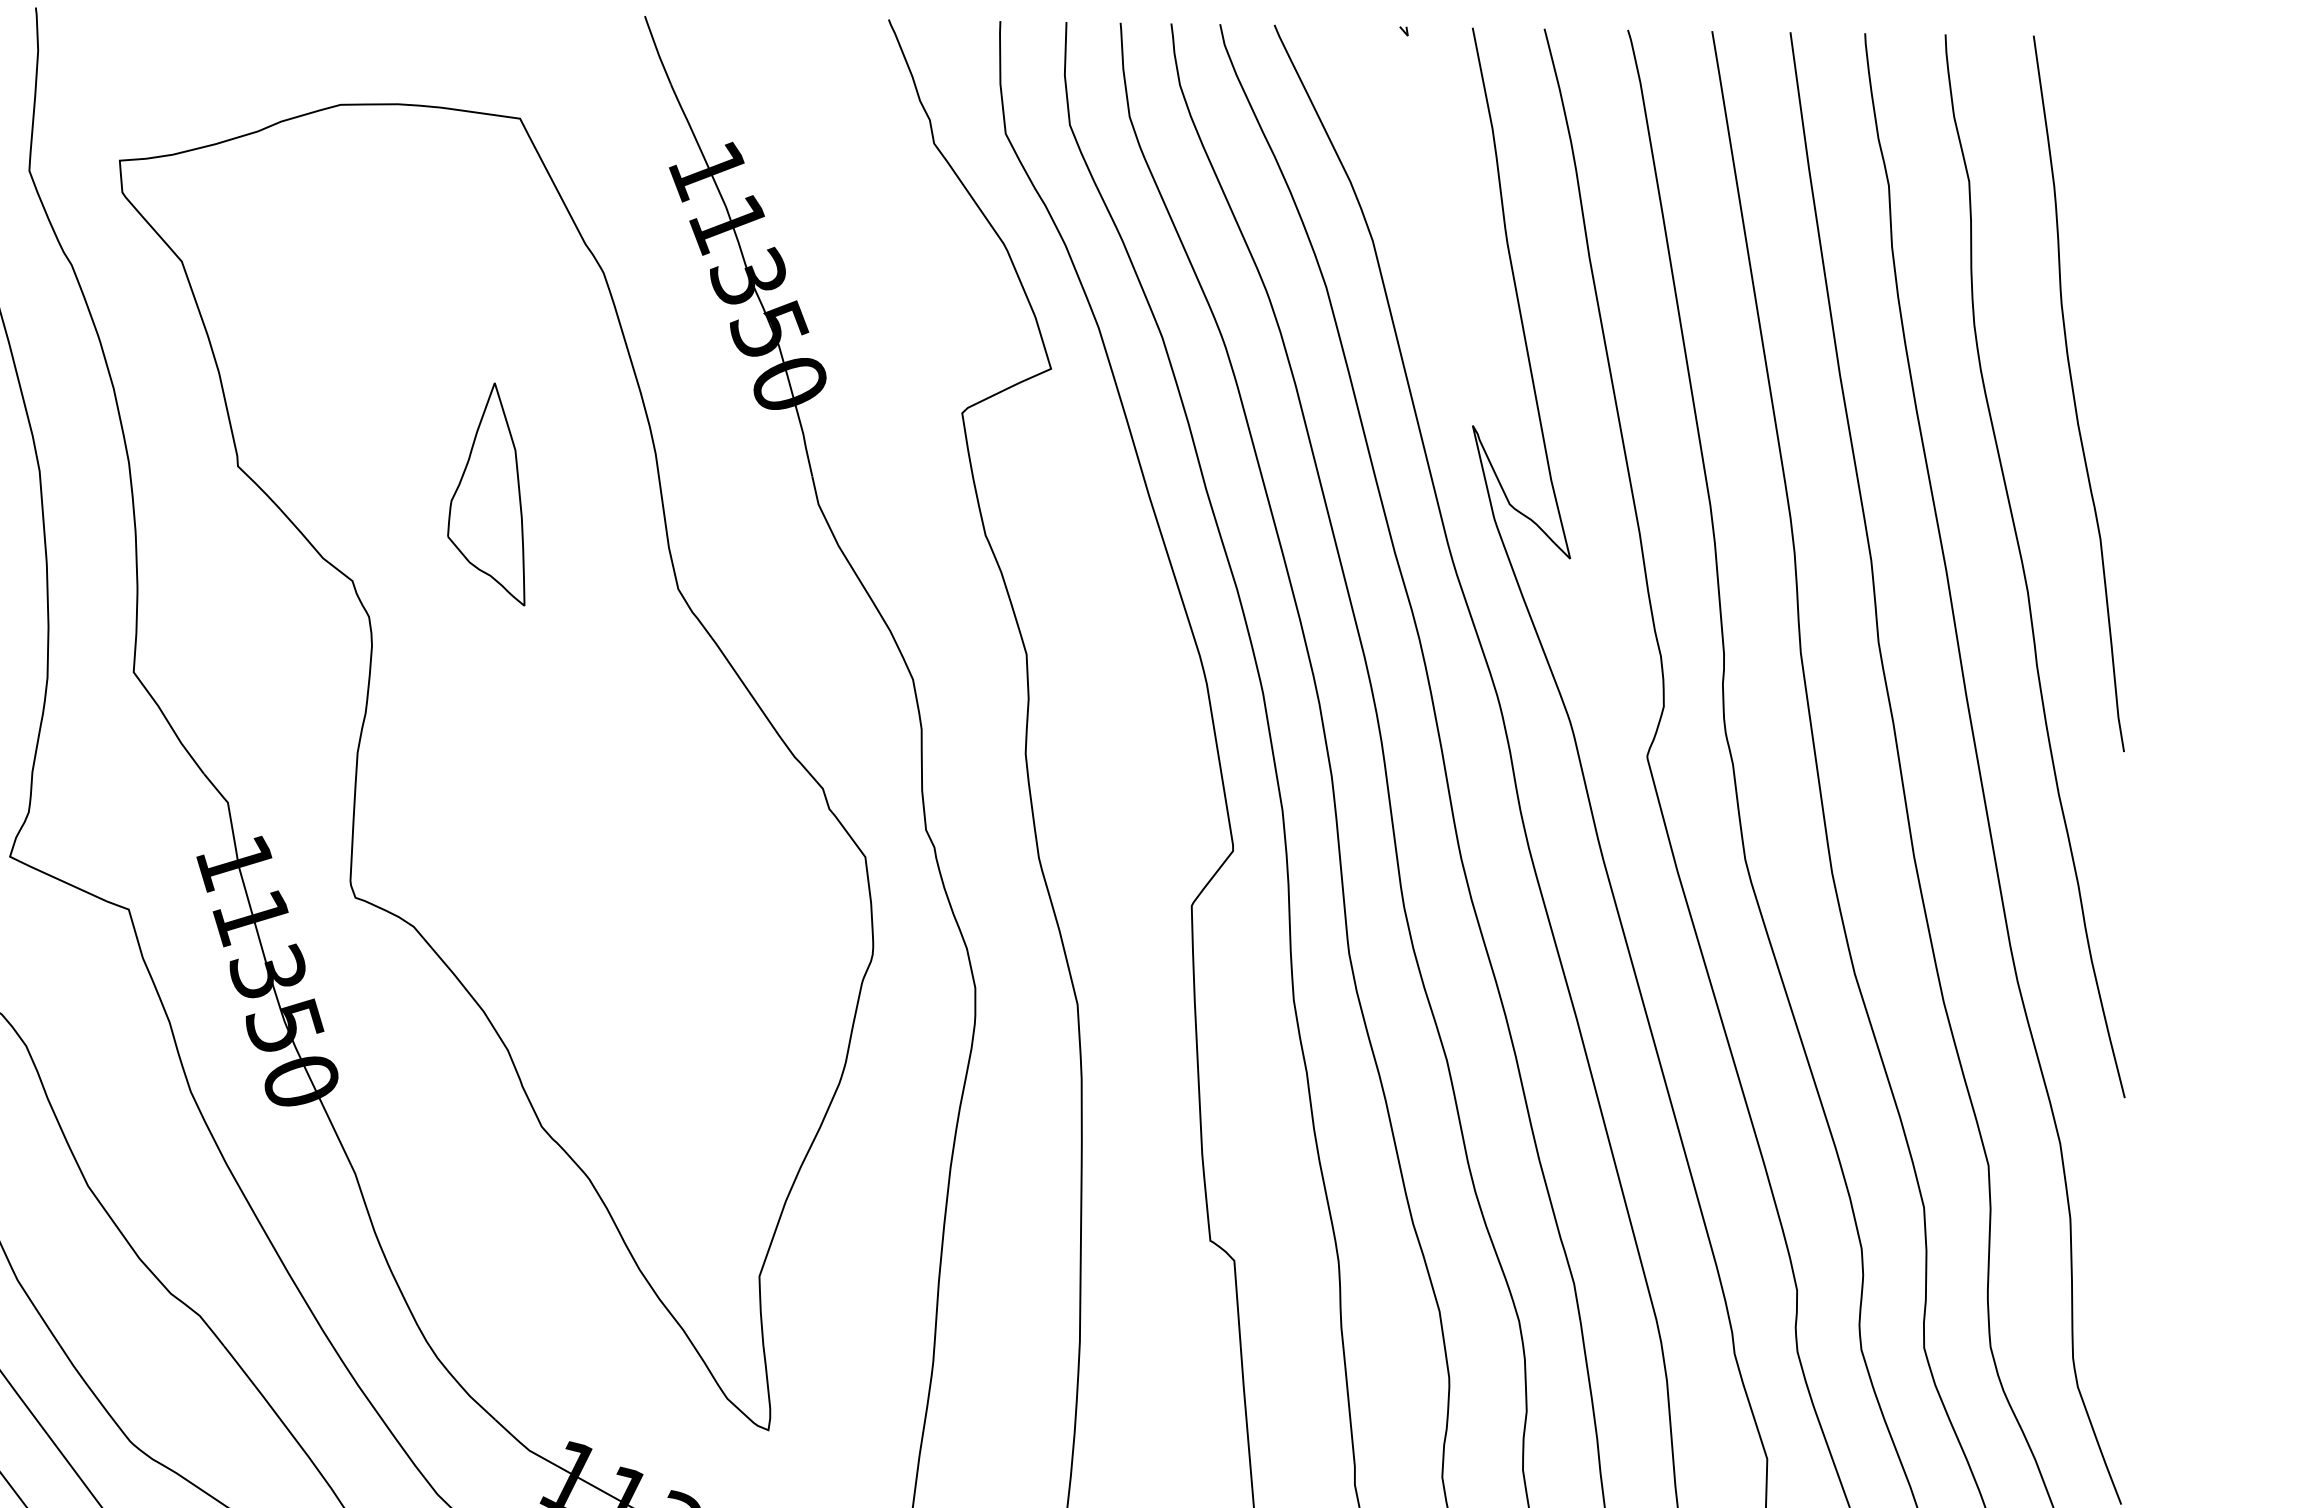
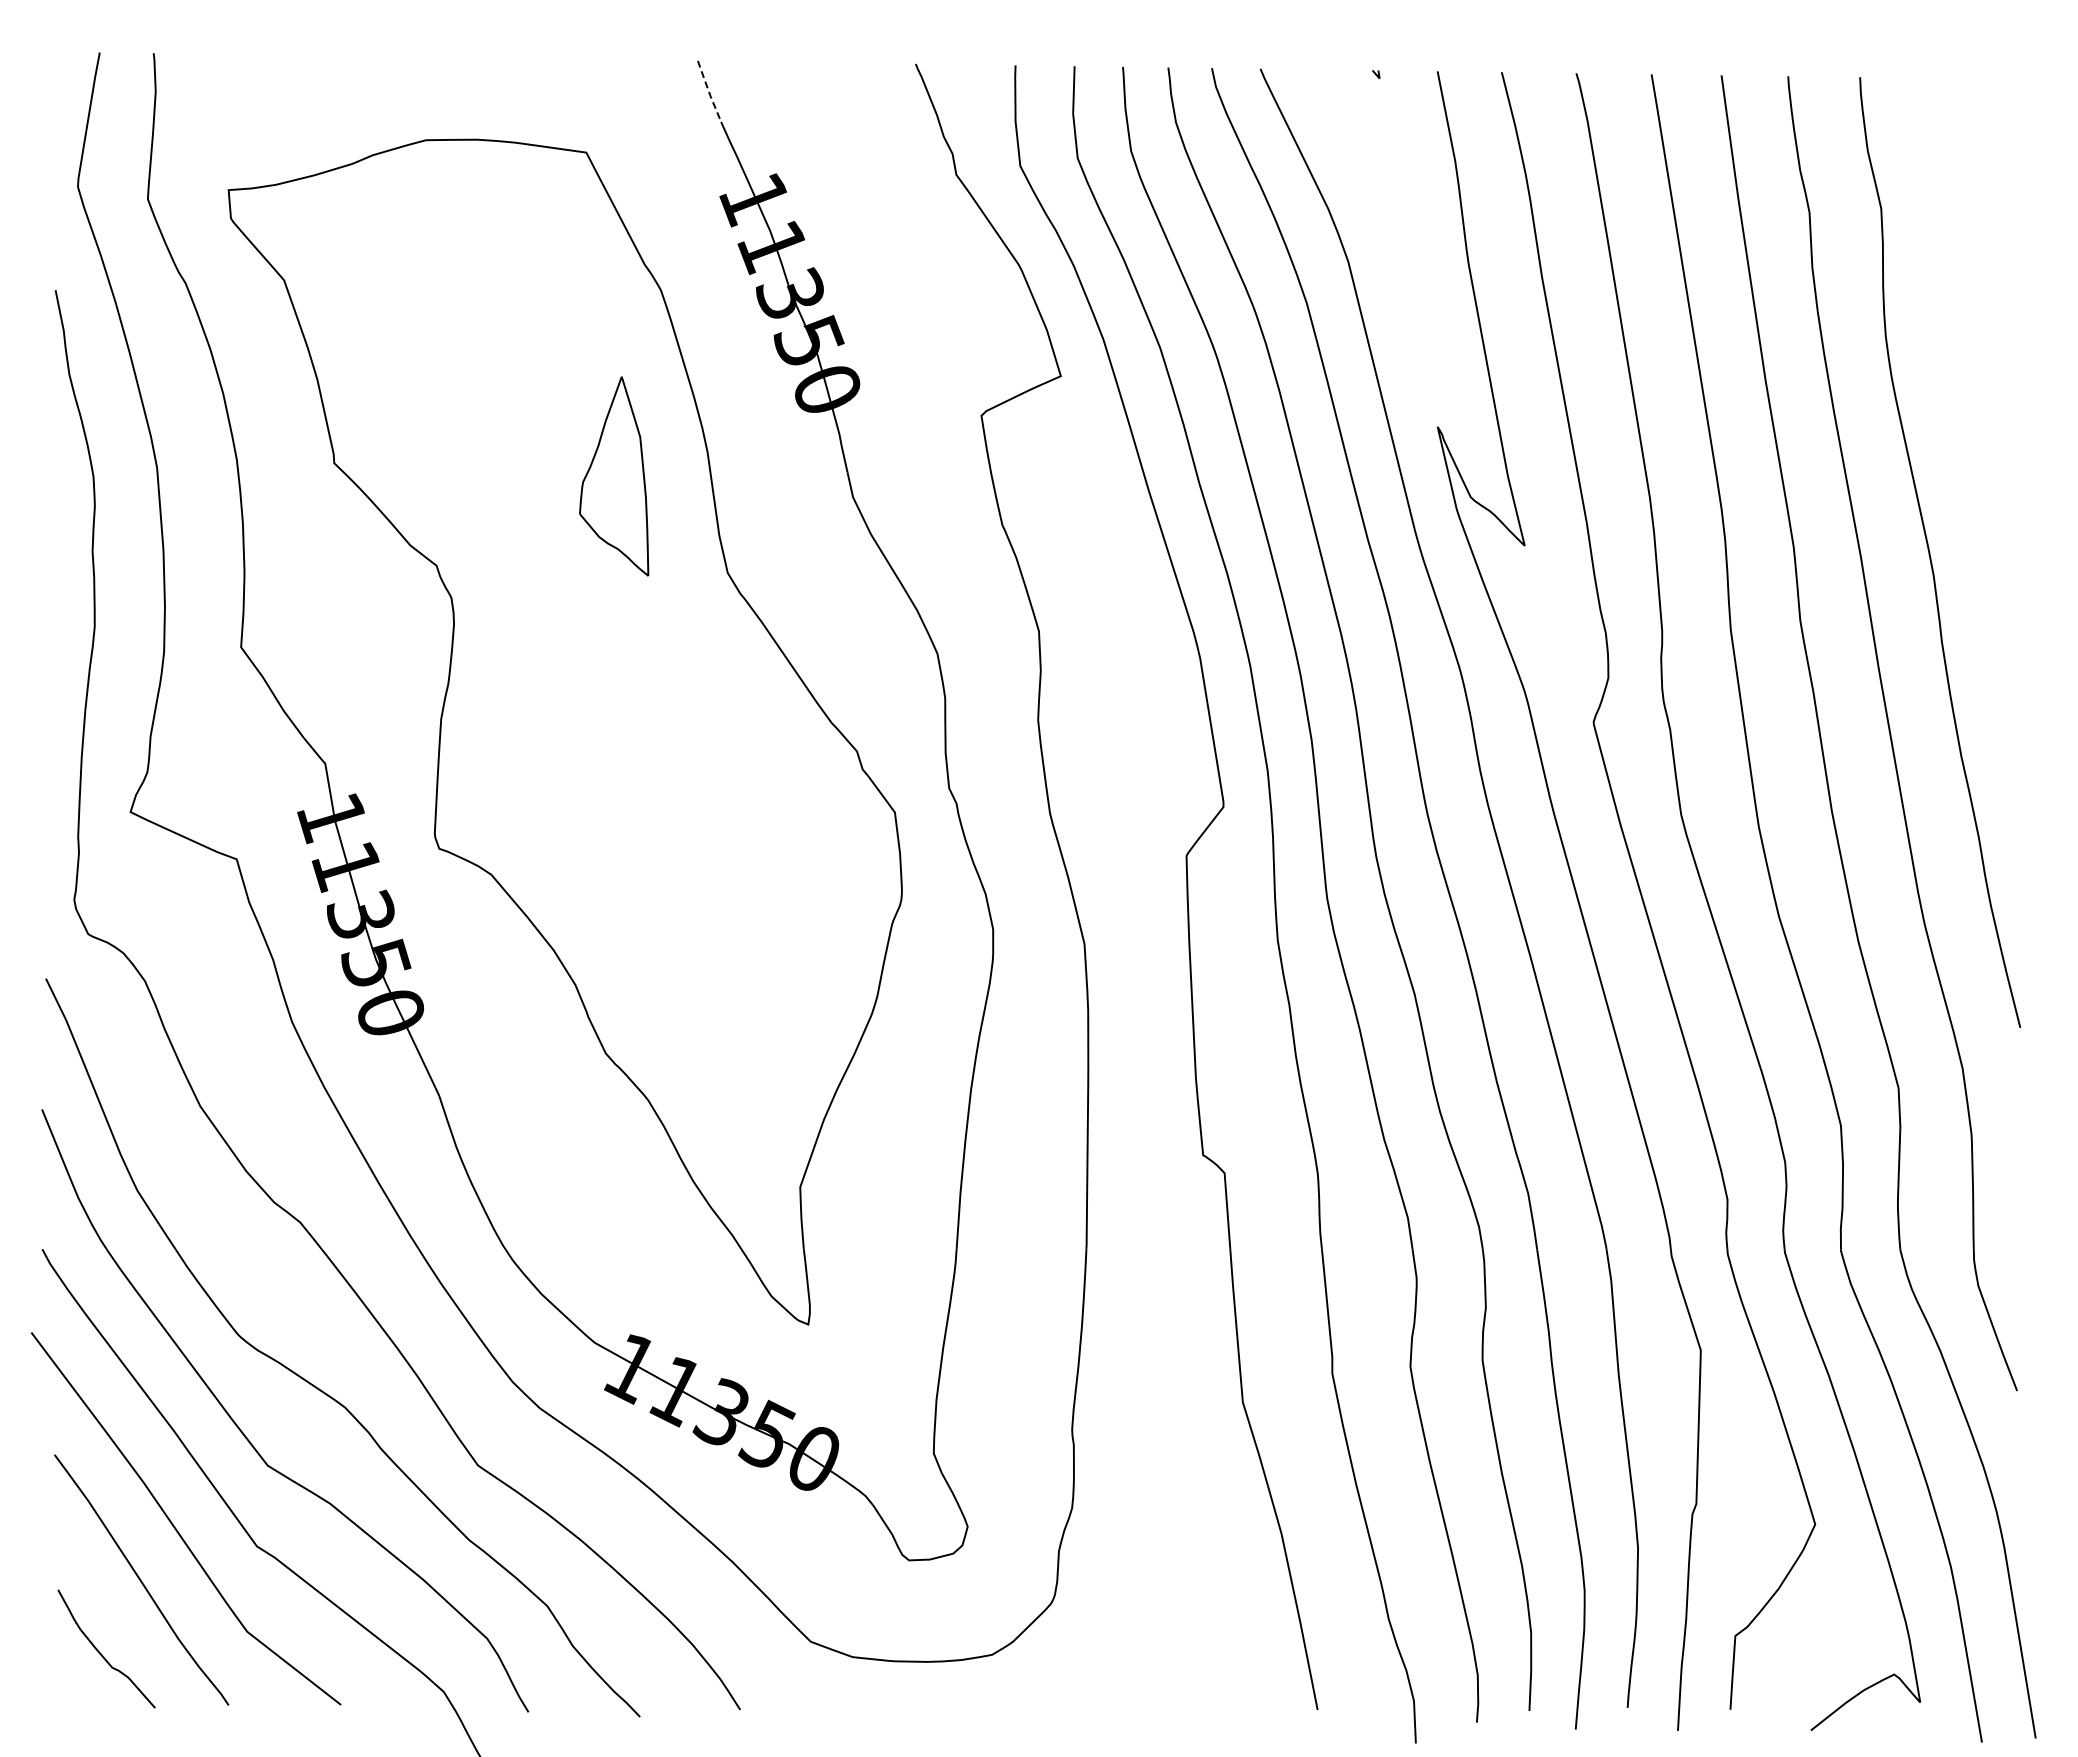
line: (656, 50) -> (708, 91), solid -> dashed
curve: (2074, 393) -> (1975, 398), removed
part: (486, 494) -> (614, 476), moved

